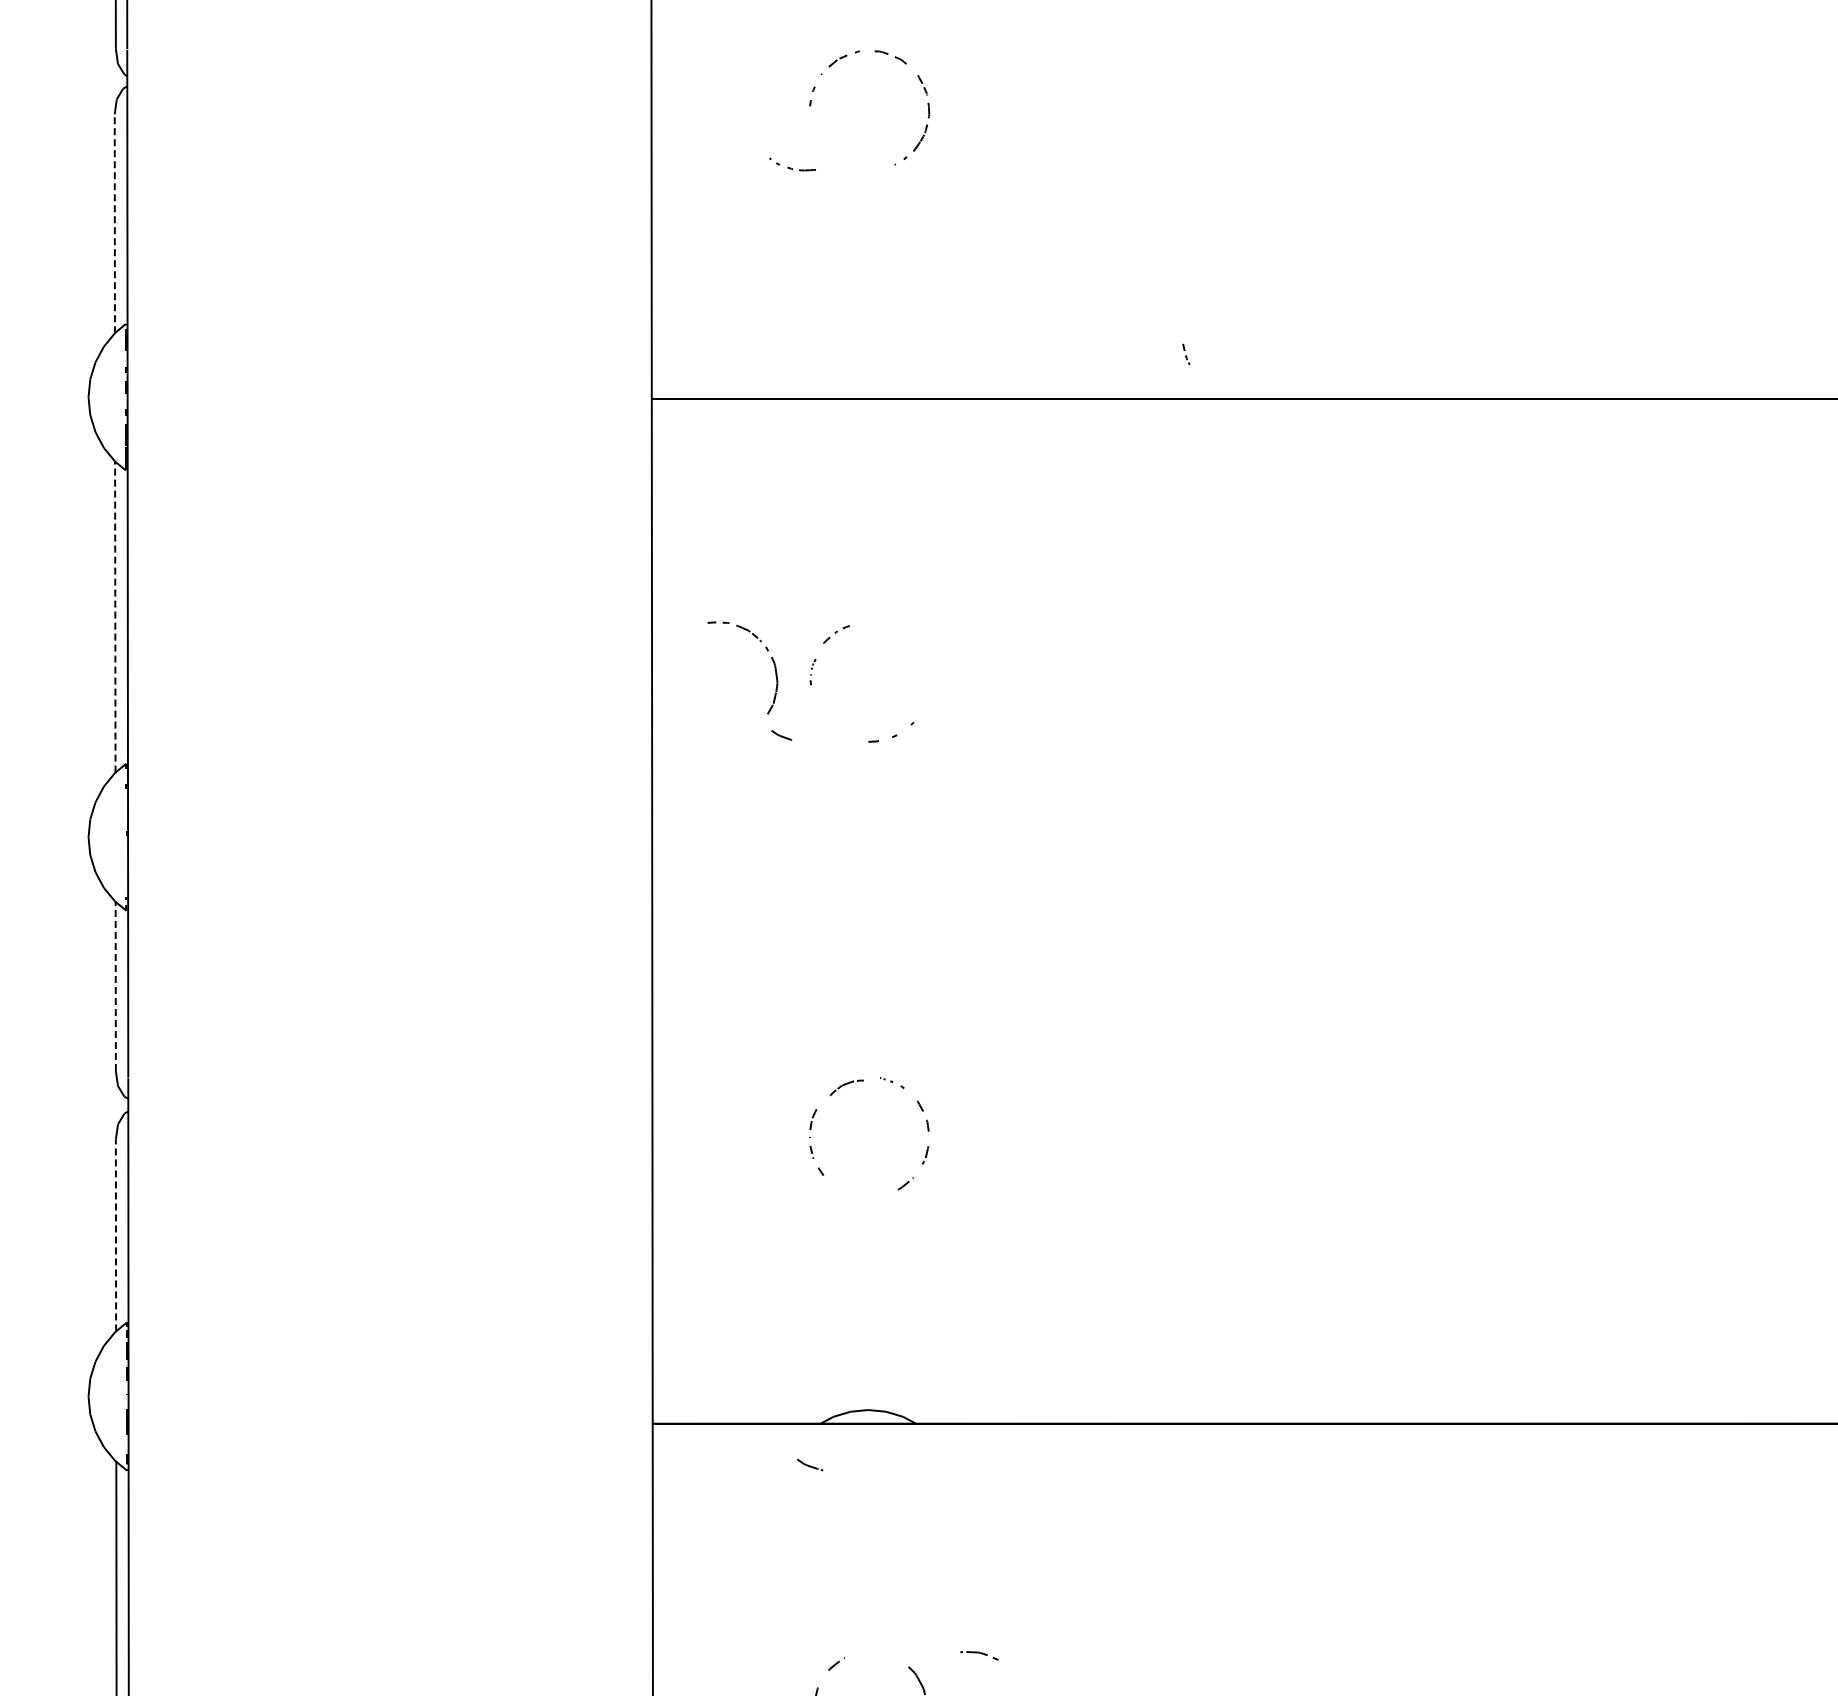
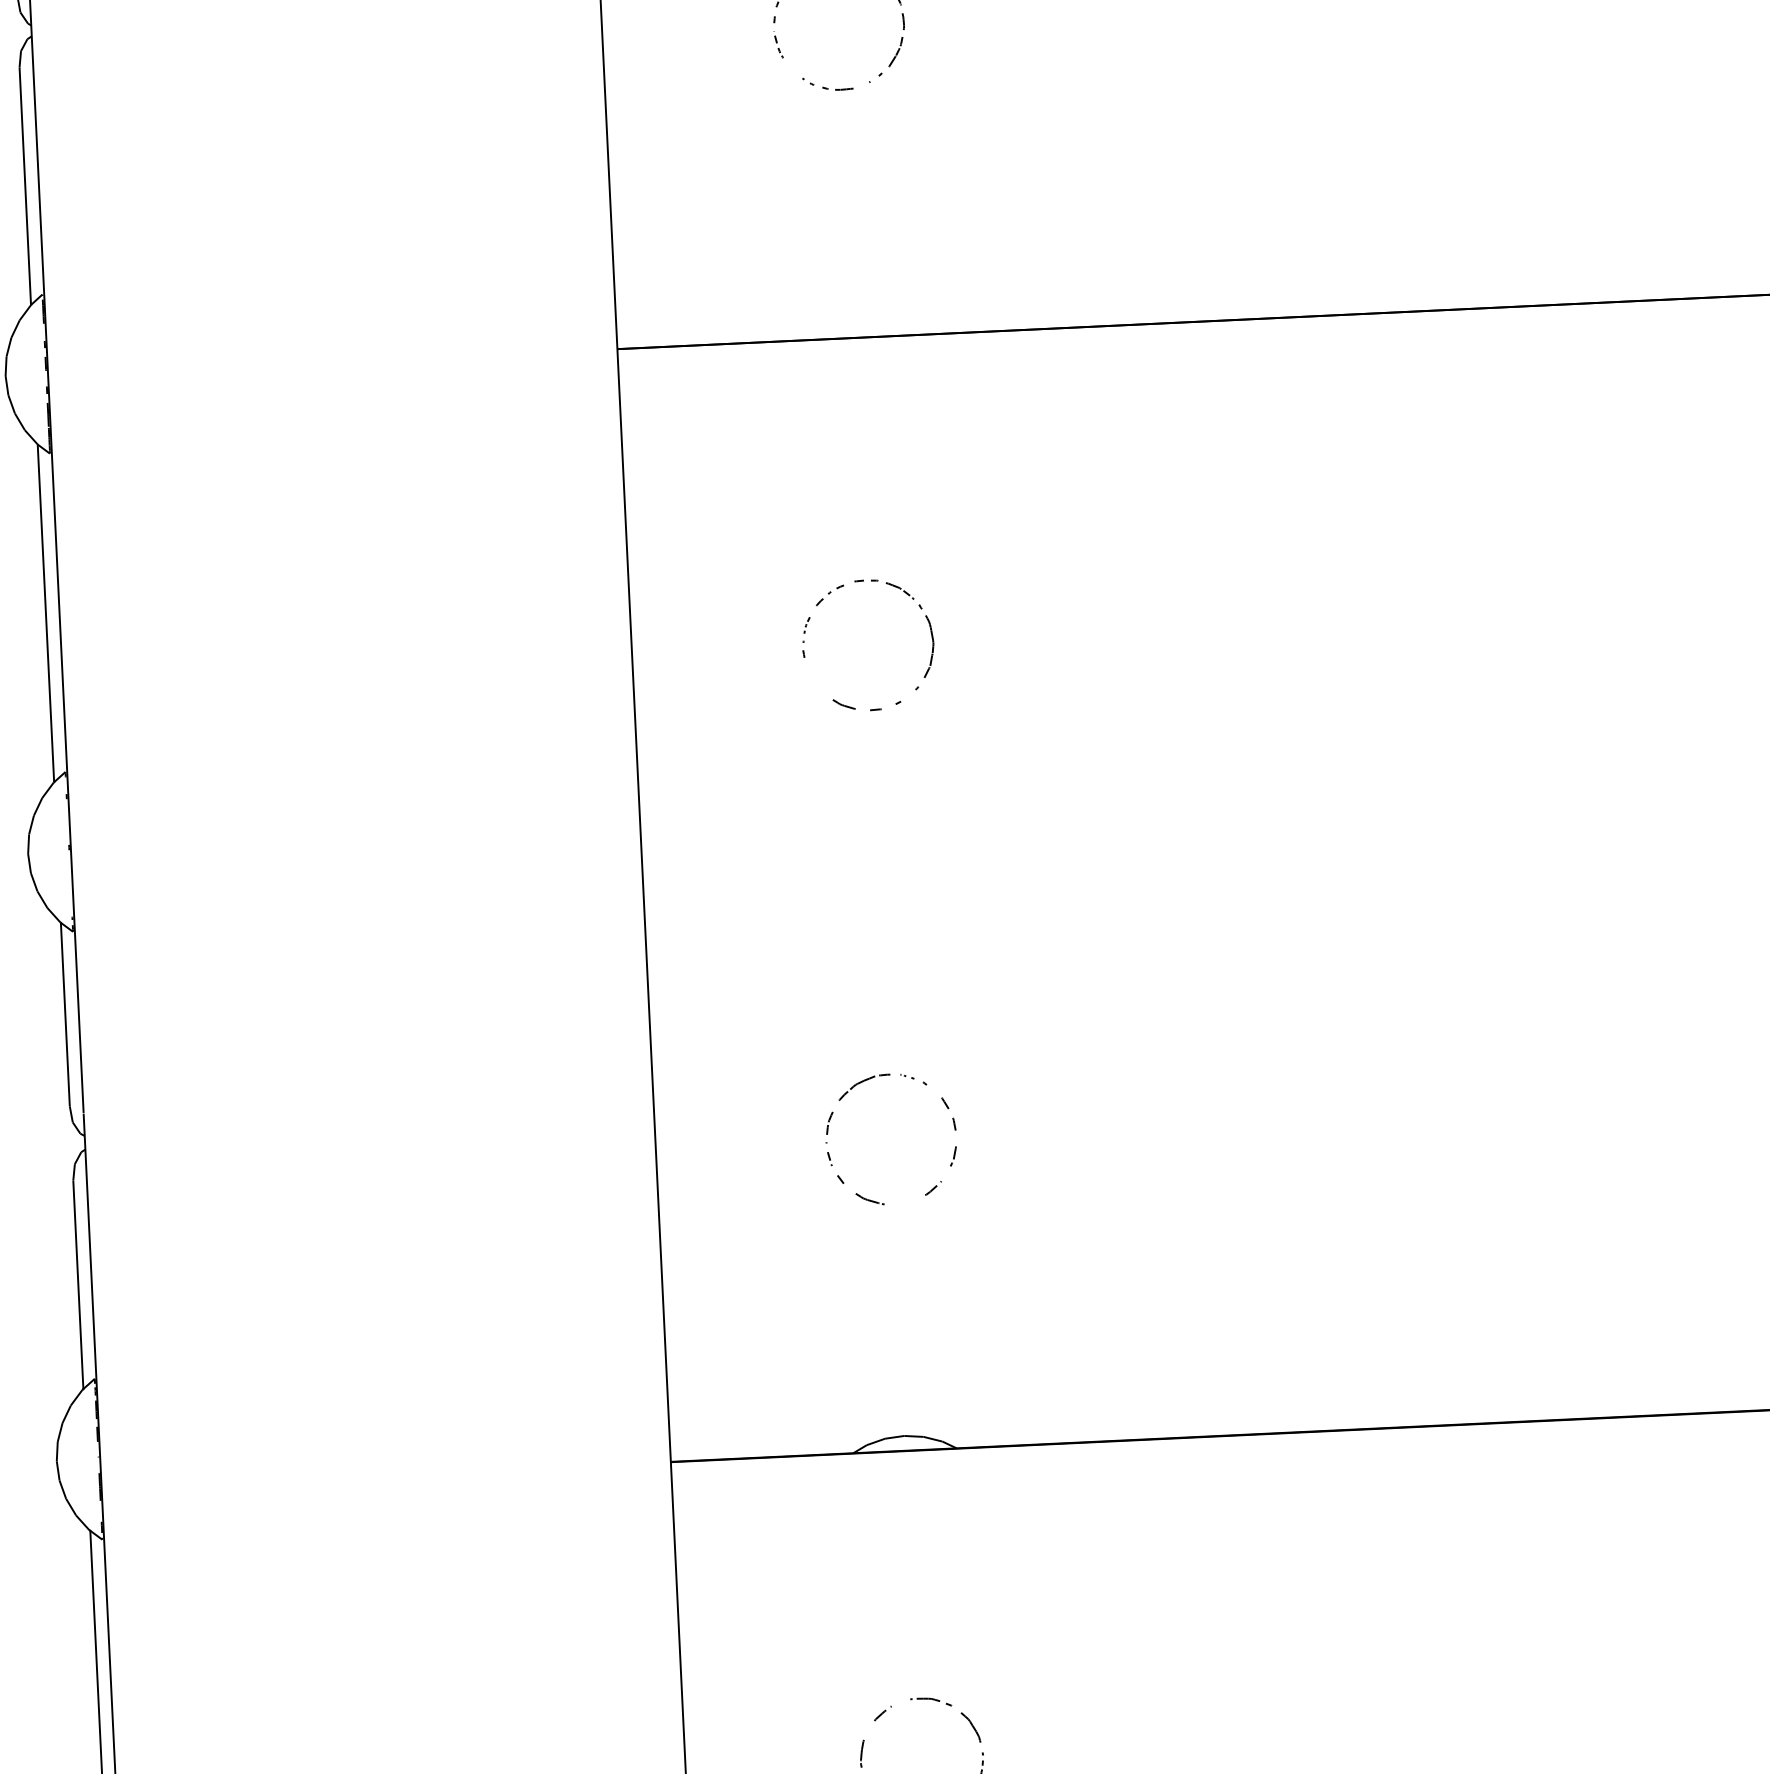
part: (792, 164) -> (827, 83), moved
line: (114, 223) -> (24, 186), dashed -> solid
part: (1186, 354) -> (779, 47), moved
line: (115, 617) -> (46, 613), dashed -> solid
part: (766, 650) -> (919, 608), moved
part: (812, 671) -> (805, 636), size x1.43
part: (781, 735) -> (843, 704), moved
line: (115, 986) -> (65, 1014), dashed -> solid
part: (846, 1087) -> (864, 1086), size x1.43
line: (115, 1234) -> (77, 1283), dashed -> solid
part: (810, 1464) -> (870, 1198), moved
part: (979, 1655) -> (931, 1701), moved

